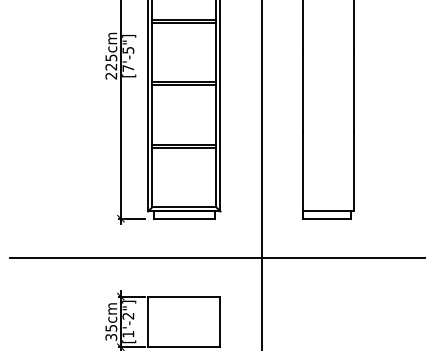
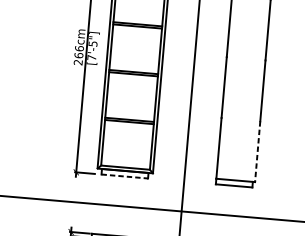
text: (111, 62) -> (79, 52), 225cm -> 266cm
line: (353, 171) -> (257, 151), solid -> dashed
line: (184, 218) -> (124, 176), solid -> dashed

